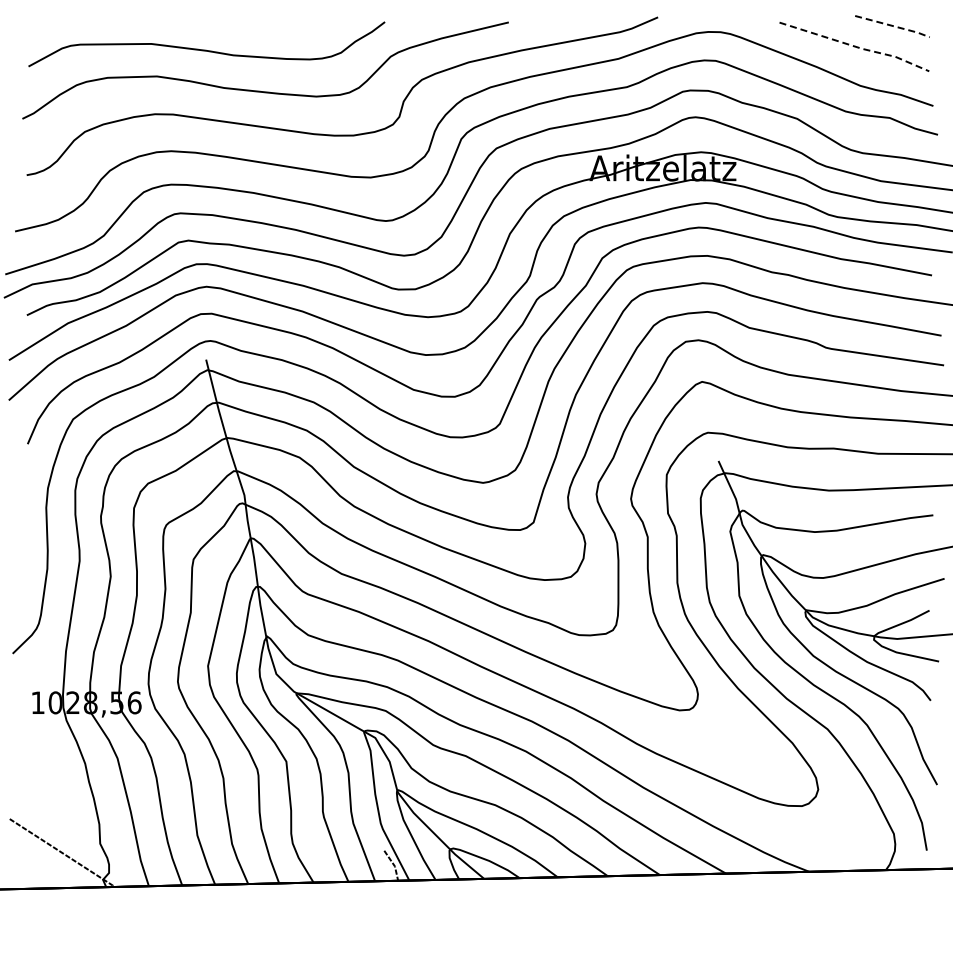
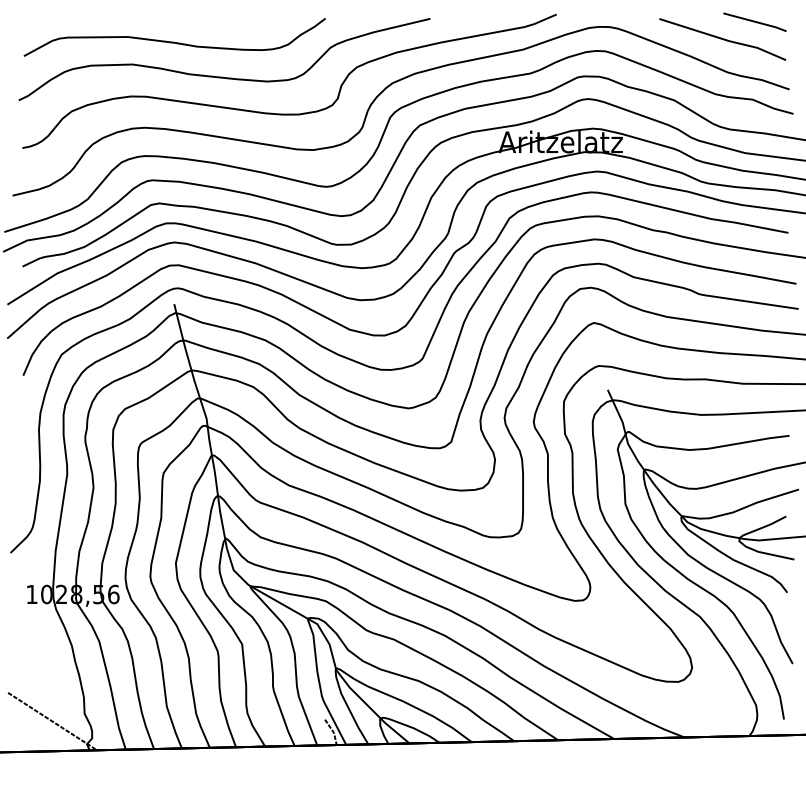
line: (893, 26) -> (755, 22), dashed -> solid
line: (856, 47) -> (724, 40), dashed -> solid

